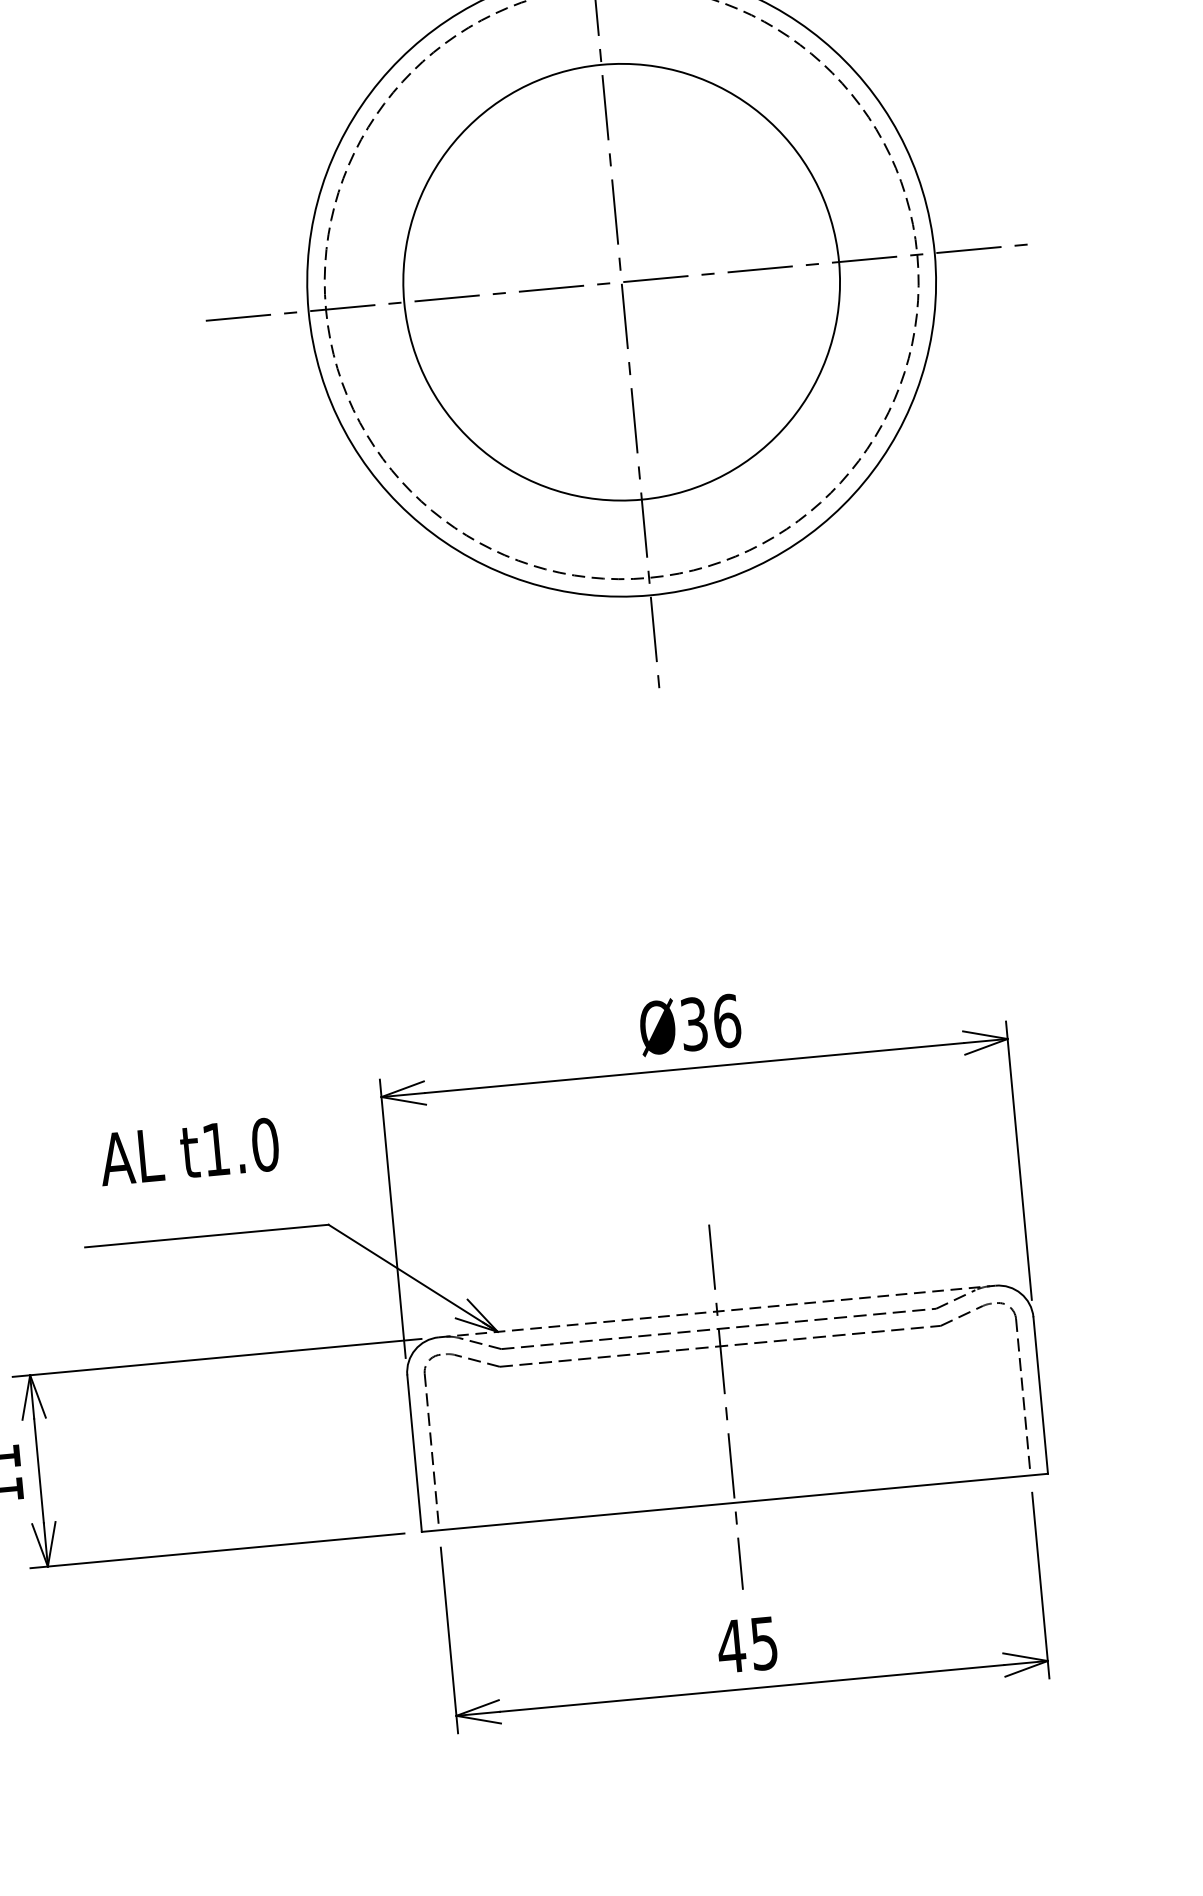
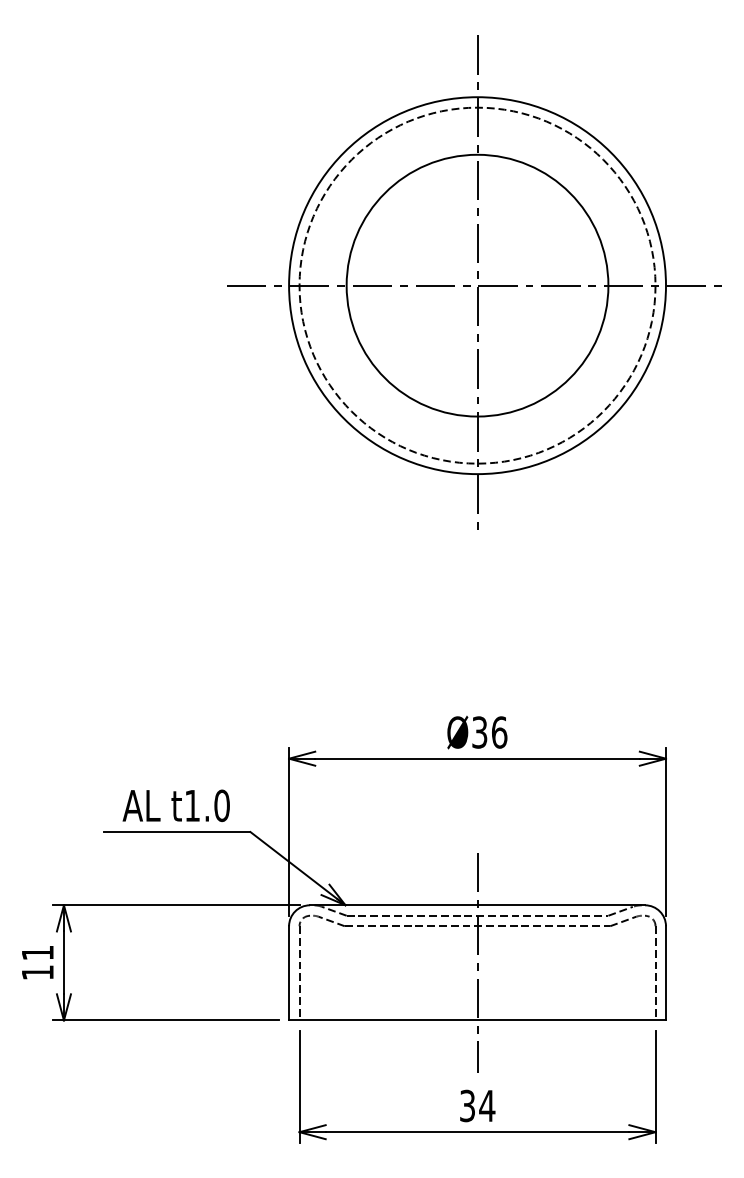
text: (187, 1151) -> (175, 805), moved
line: (717, 1311) -> (477, 905), dashed -> solid
text: (747, 1644) -> (477, 1105), 45 -> 34

